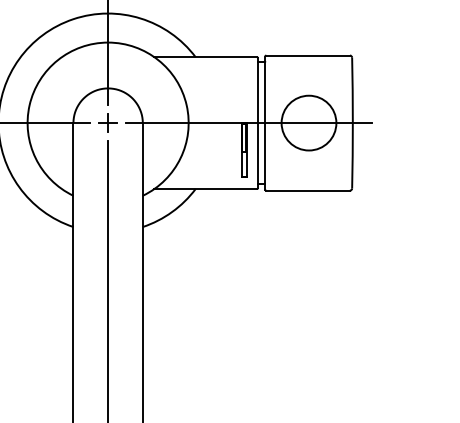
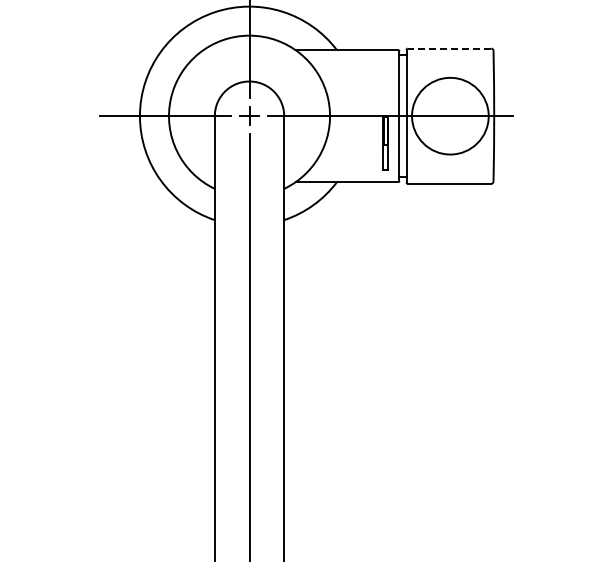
line: (308, 55) -> (449, 48), solid -> dashed
circle: (309, 122) -> (450, 115), size x1.4

